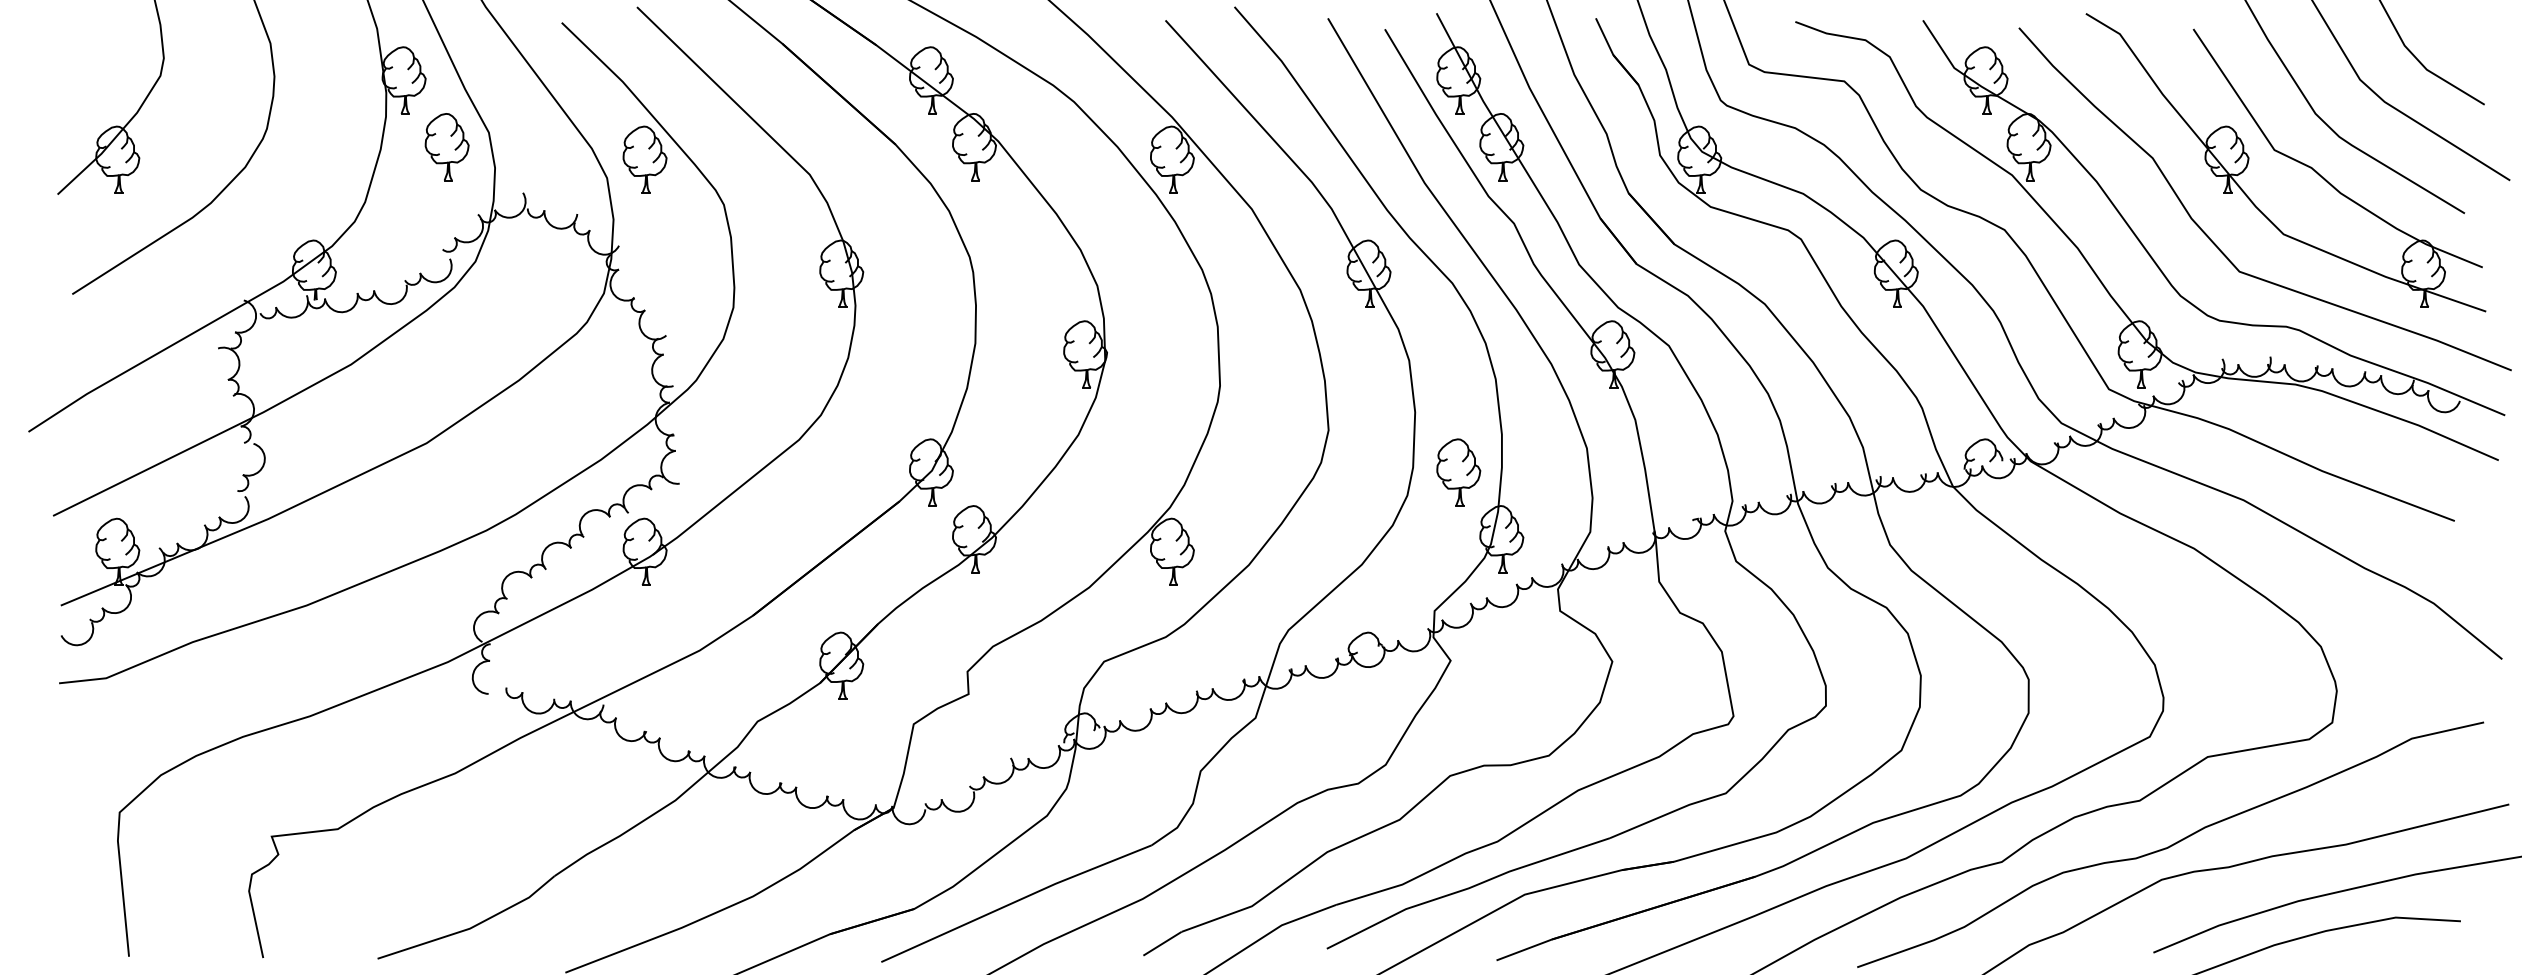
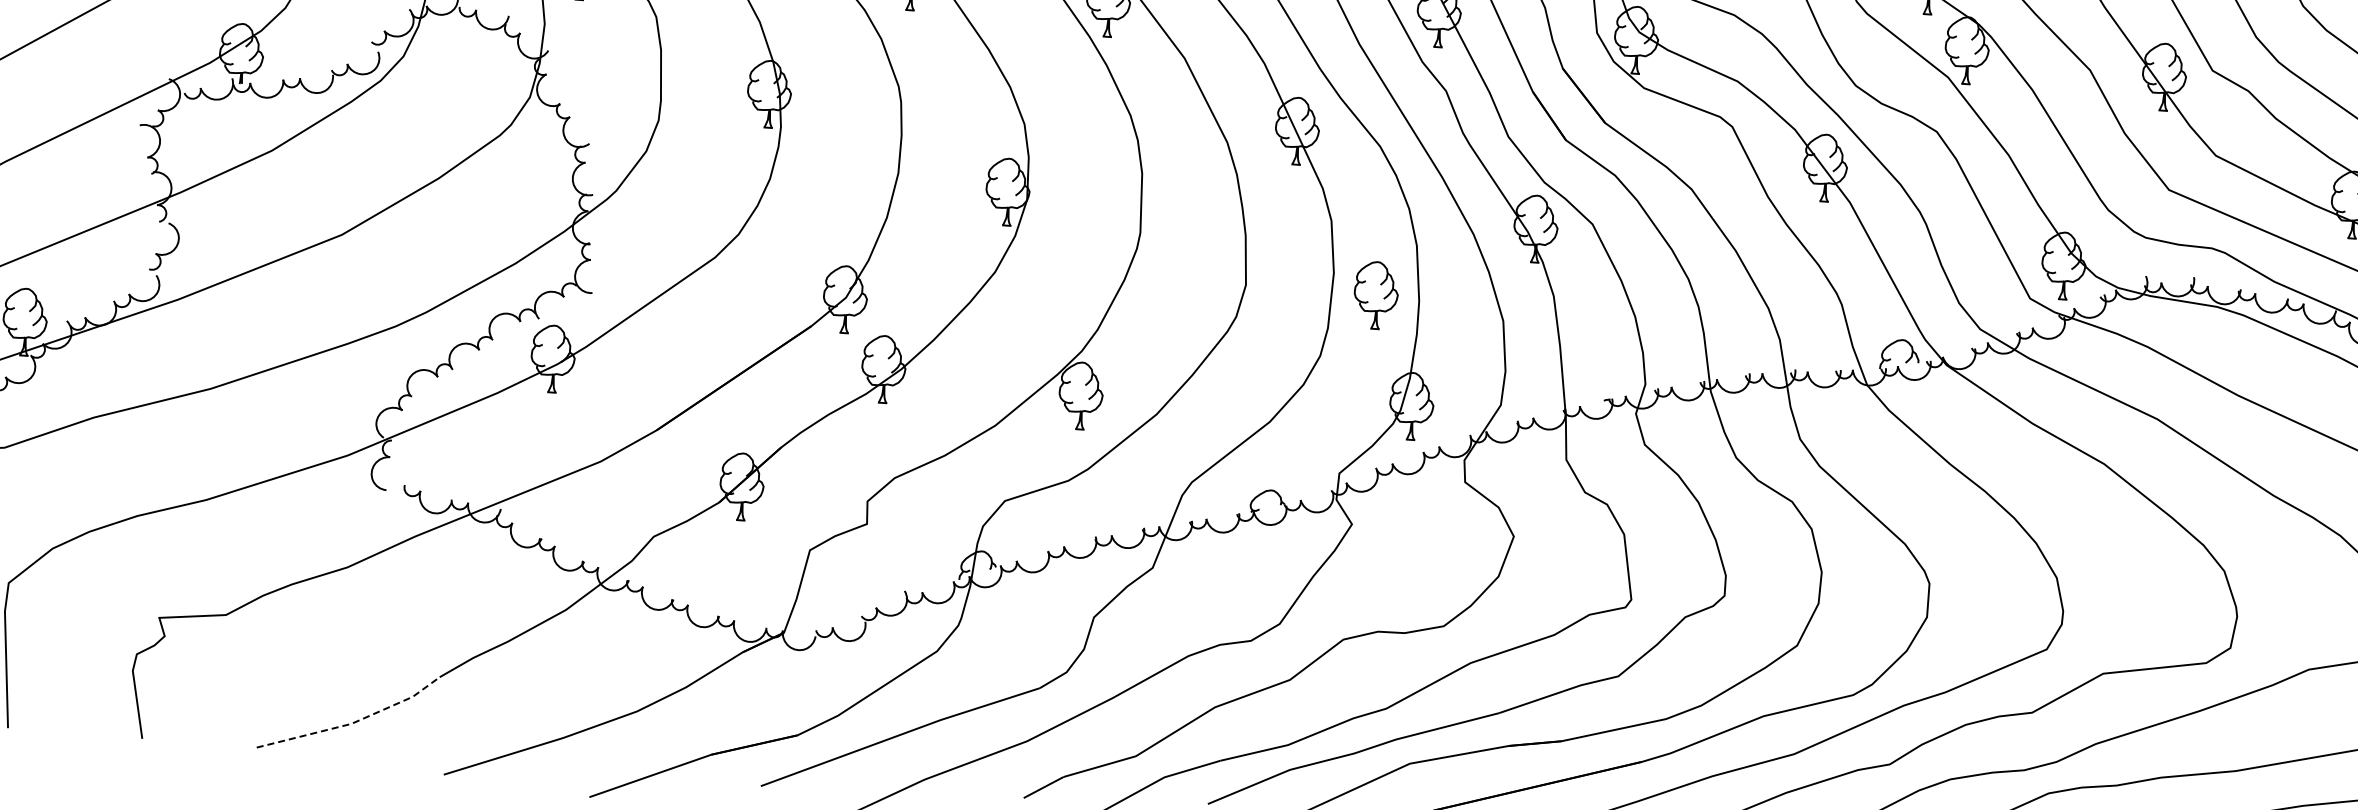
part: (1458, 472) -> (1375, 295), moved
line: (471, 927) -> (352, 722), solid -> dashed

